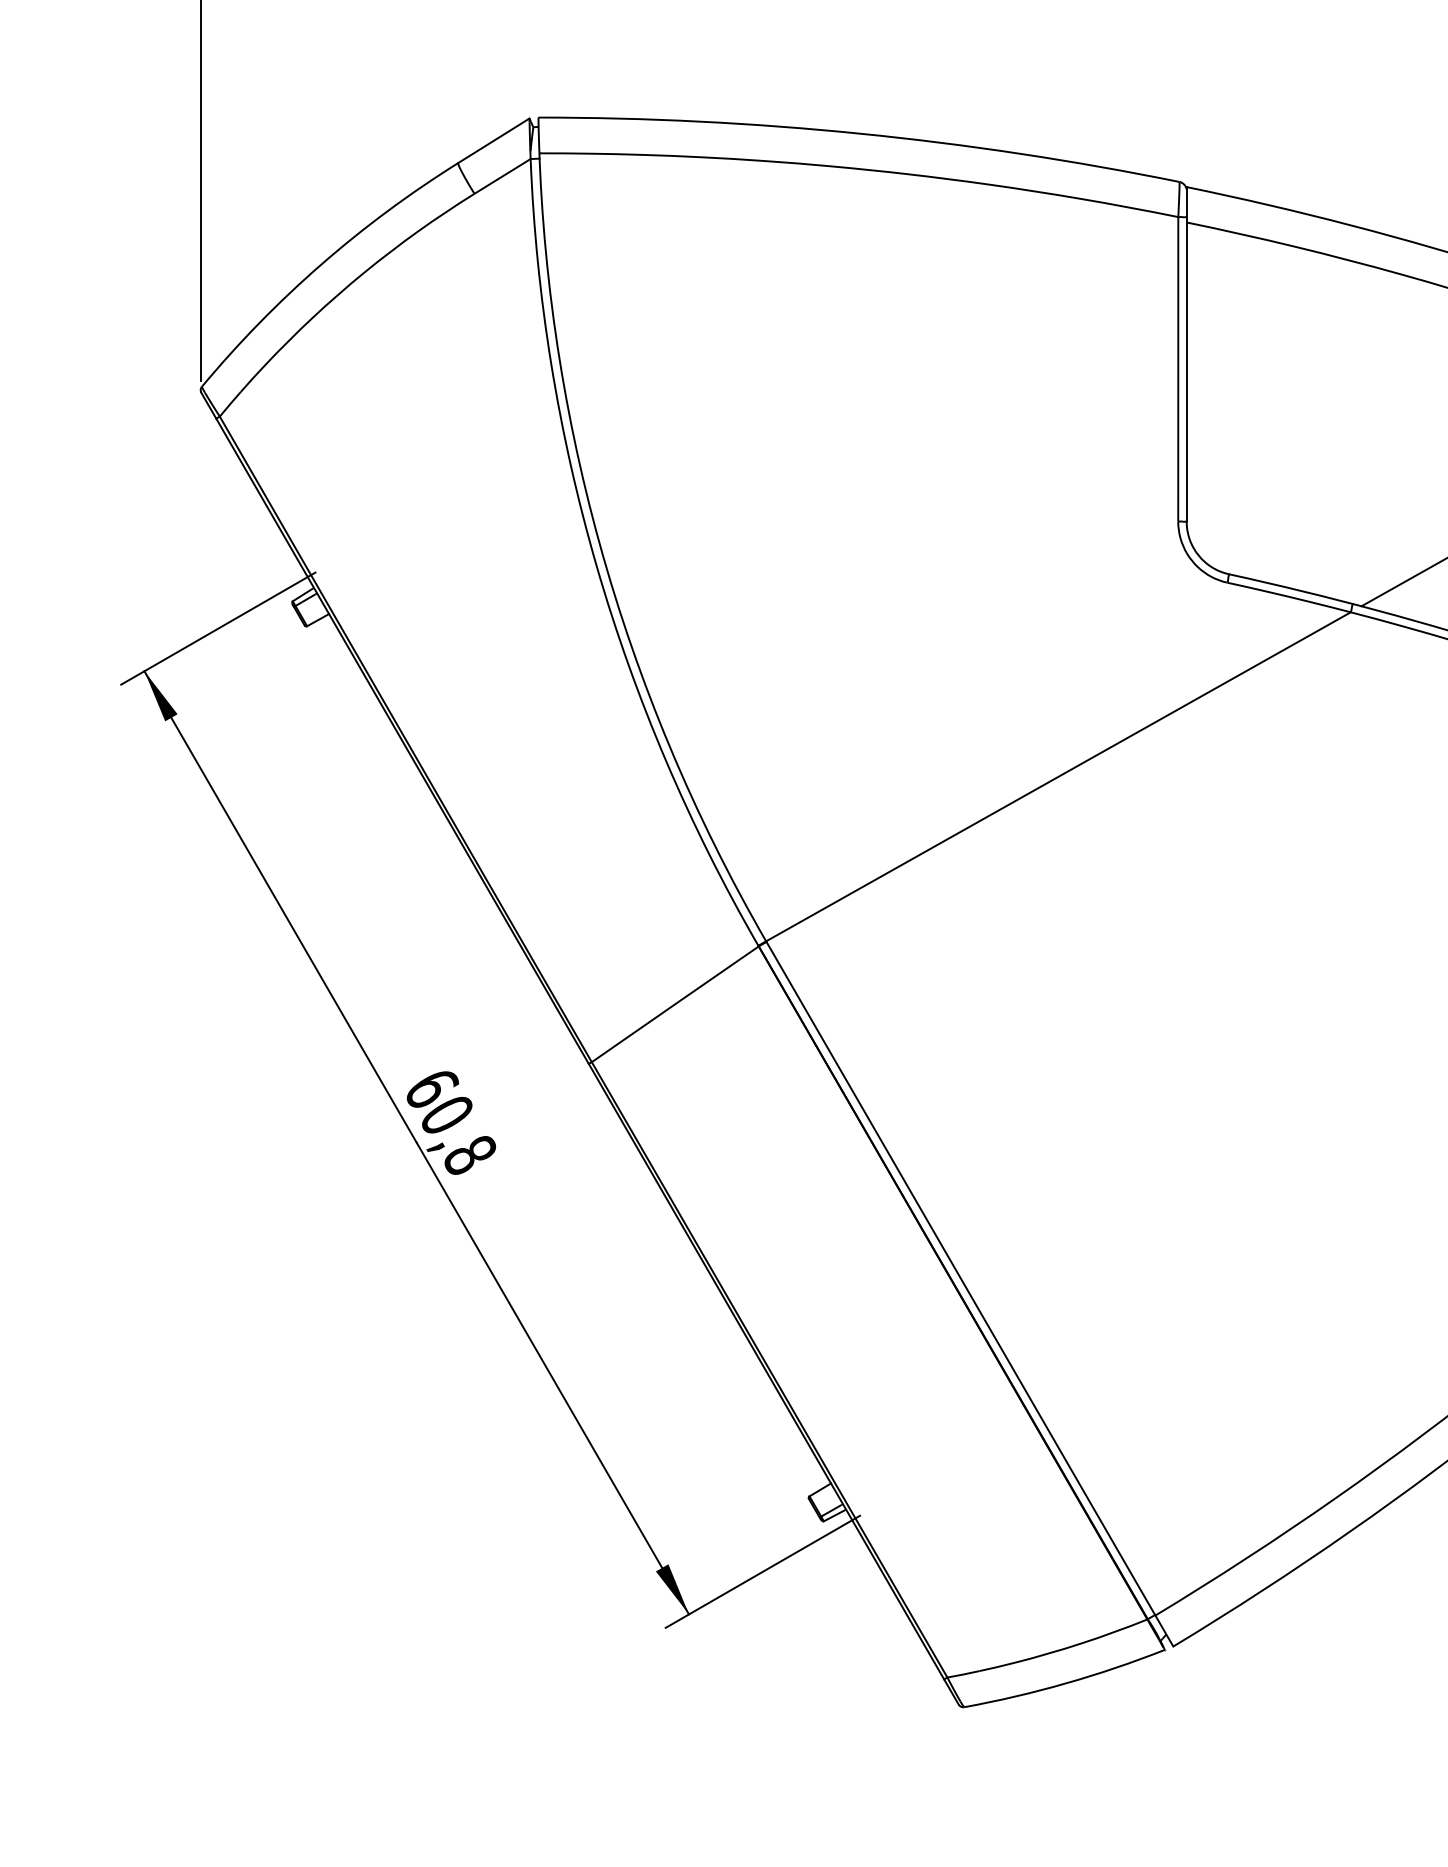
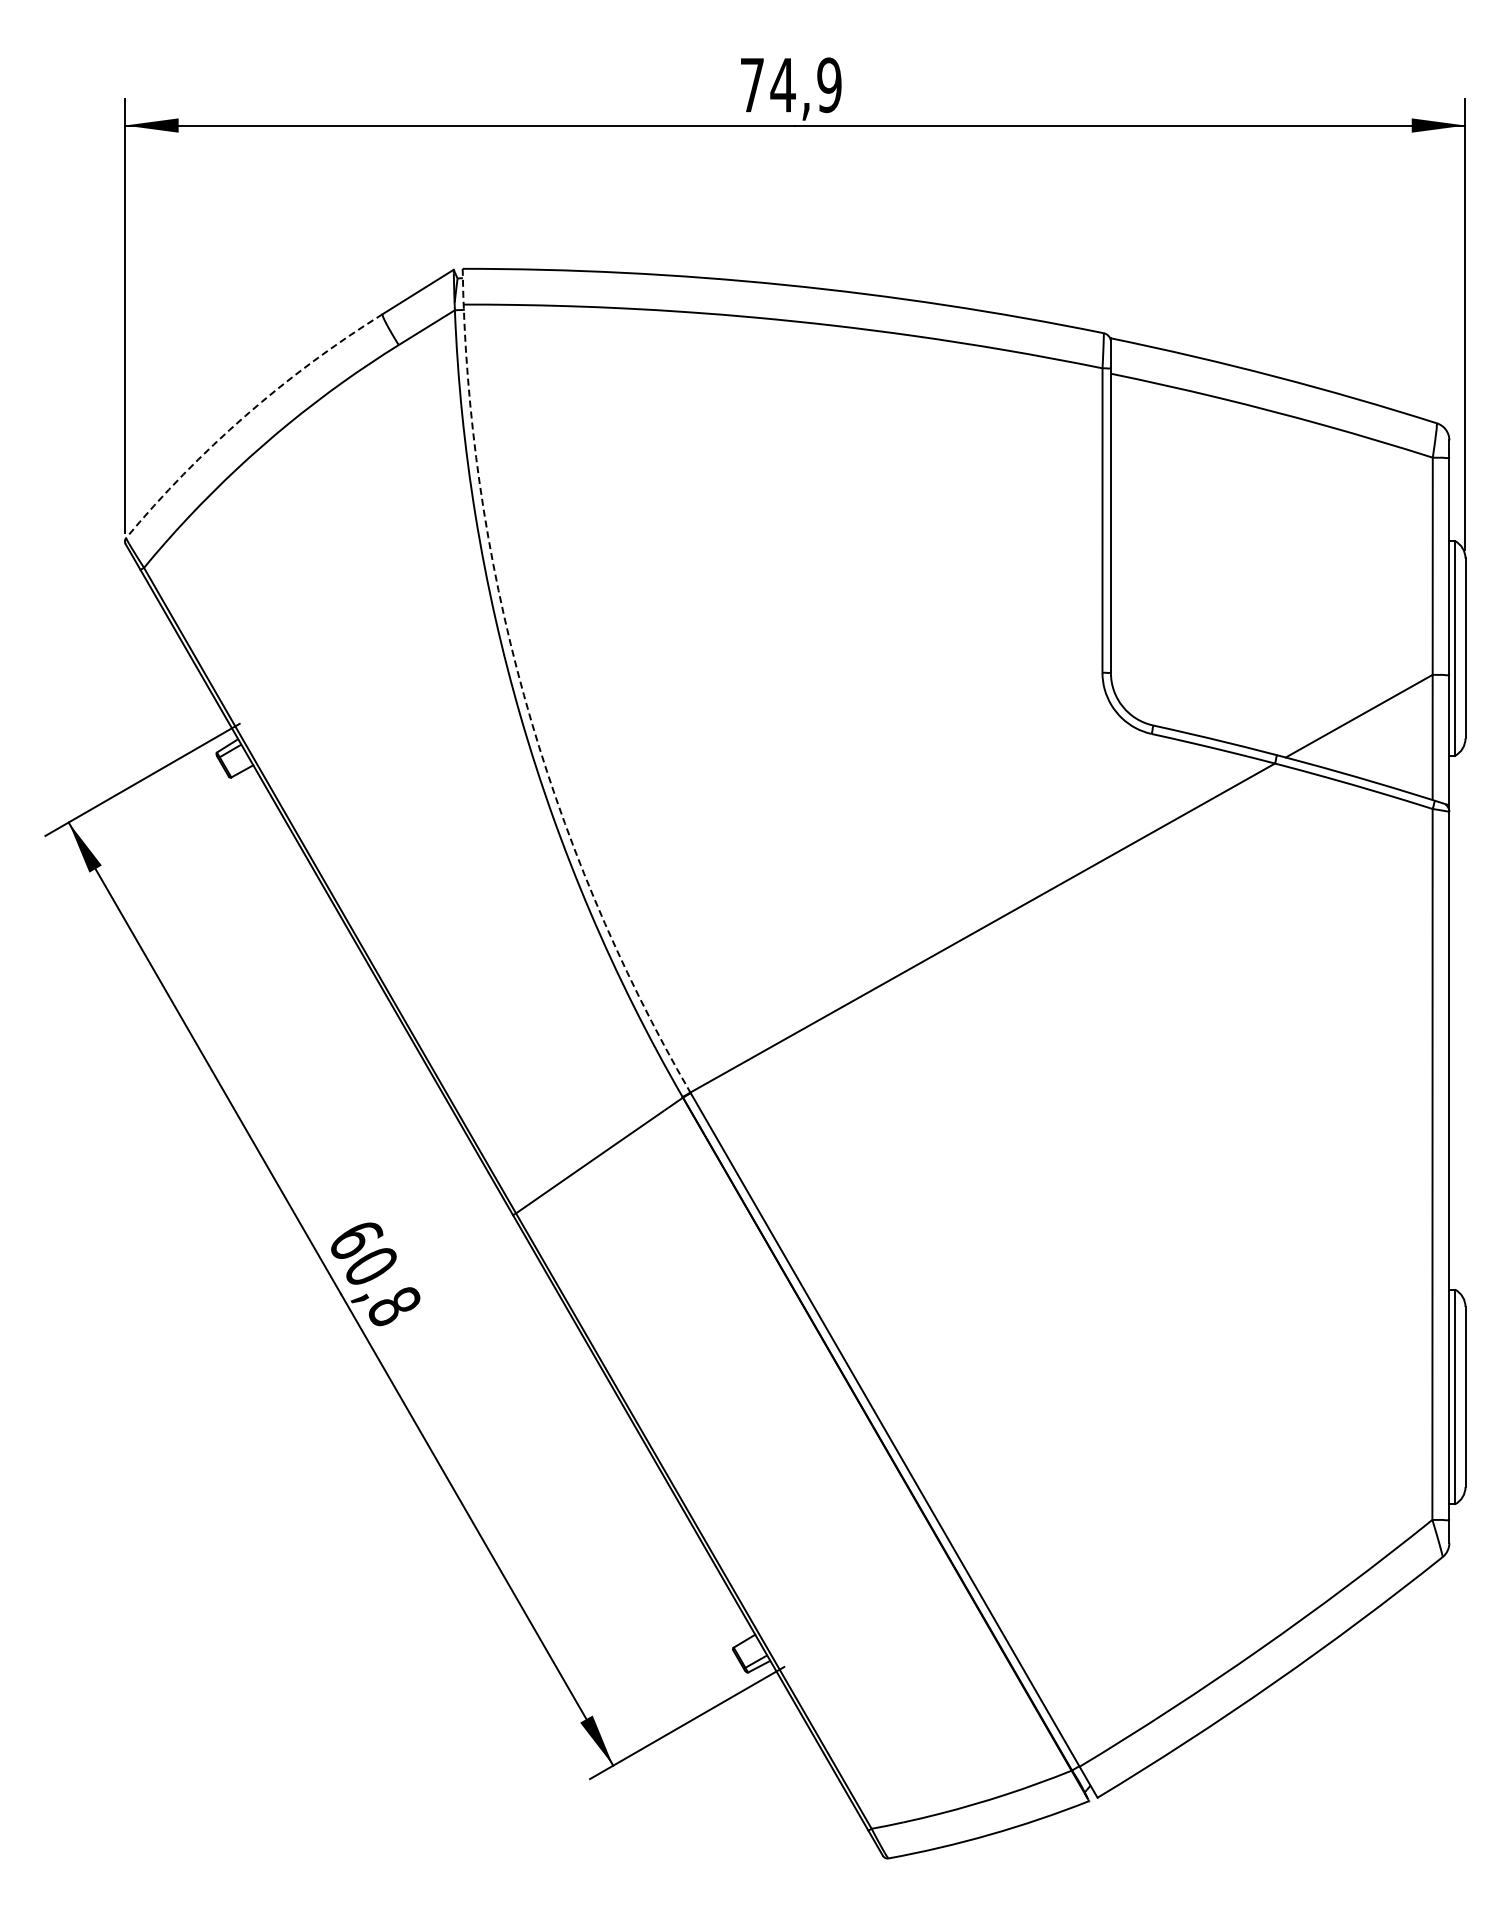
arc: (321, 264) -> (245, 415), solid -> dashed
arc: (599, 544) -> (523, 695), solid -> dashed

